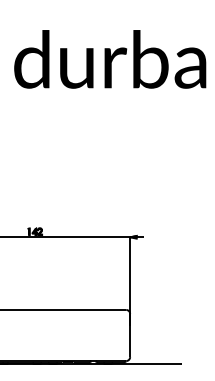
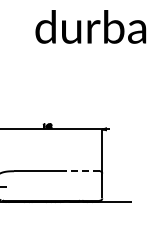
line: (94, 310) -> (81, 171), solid -> dashed

